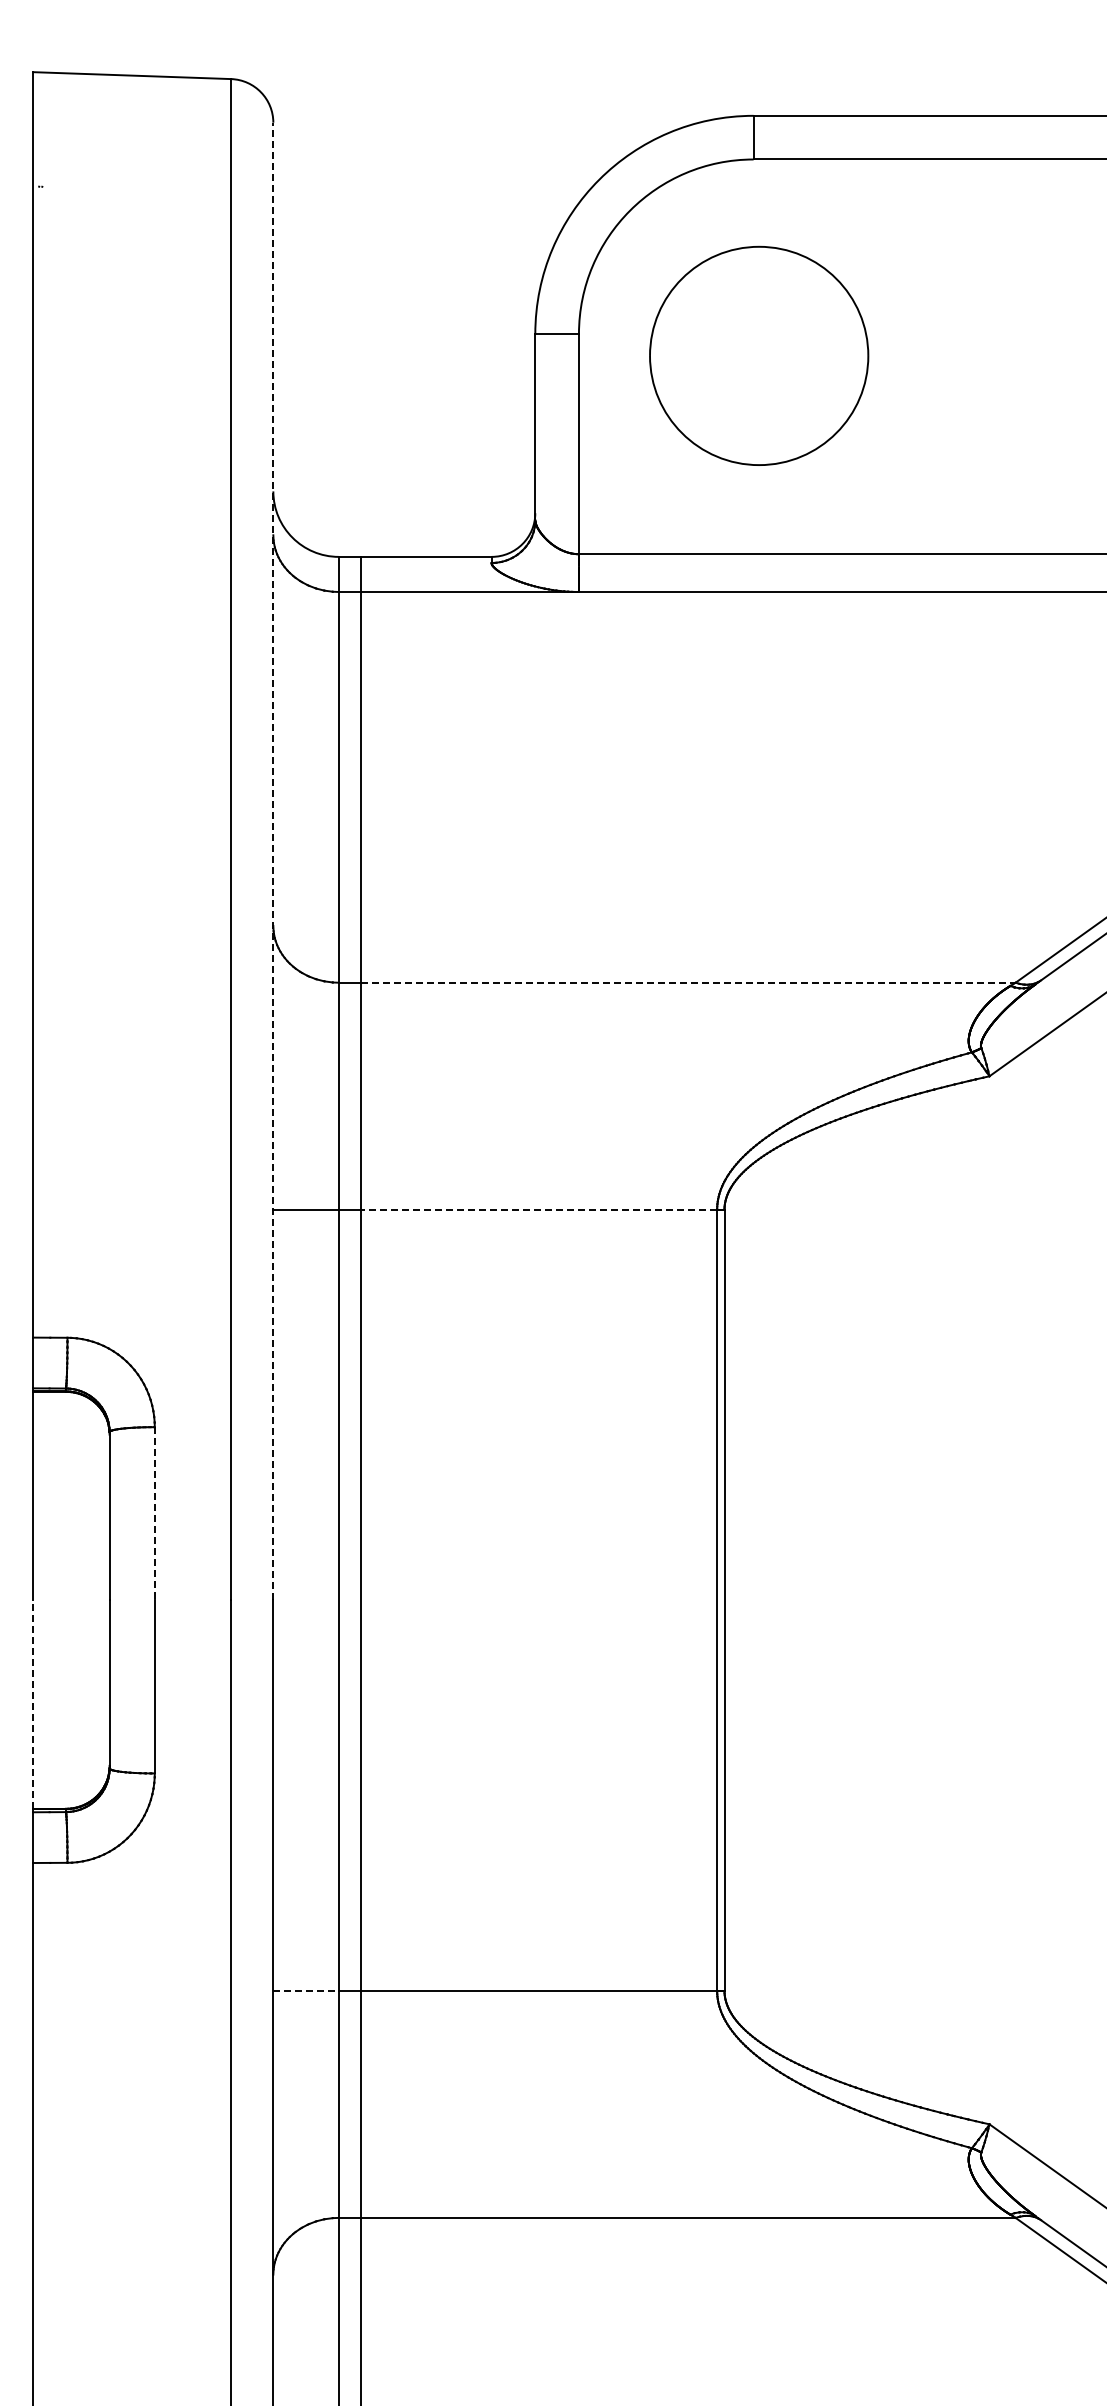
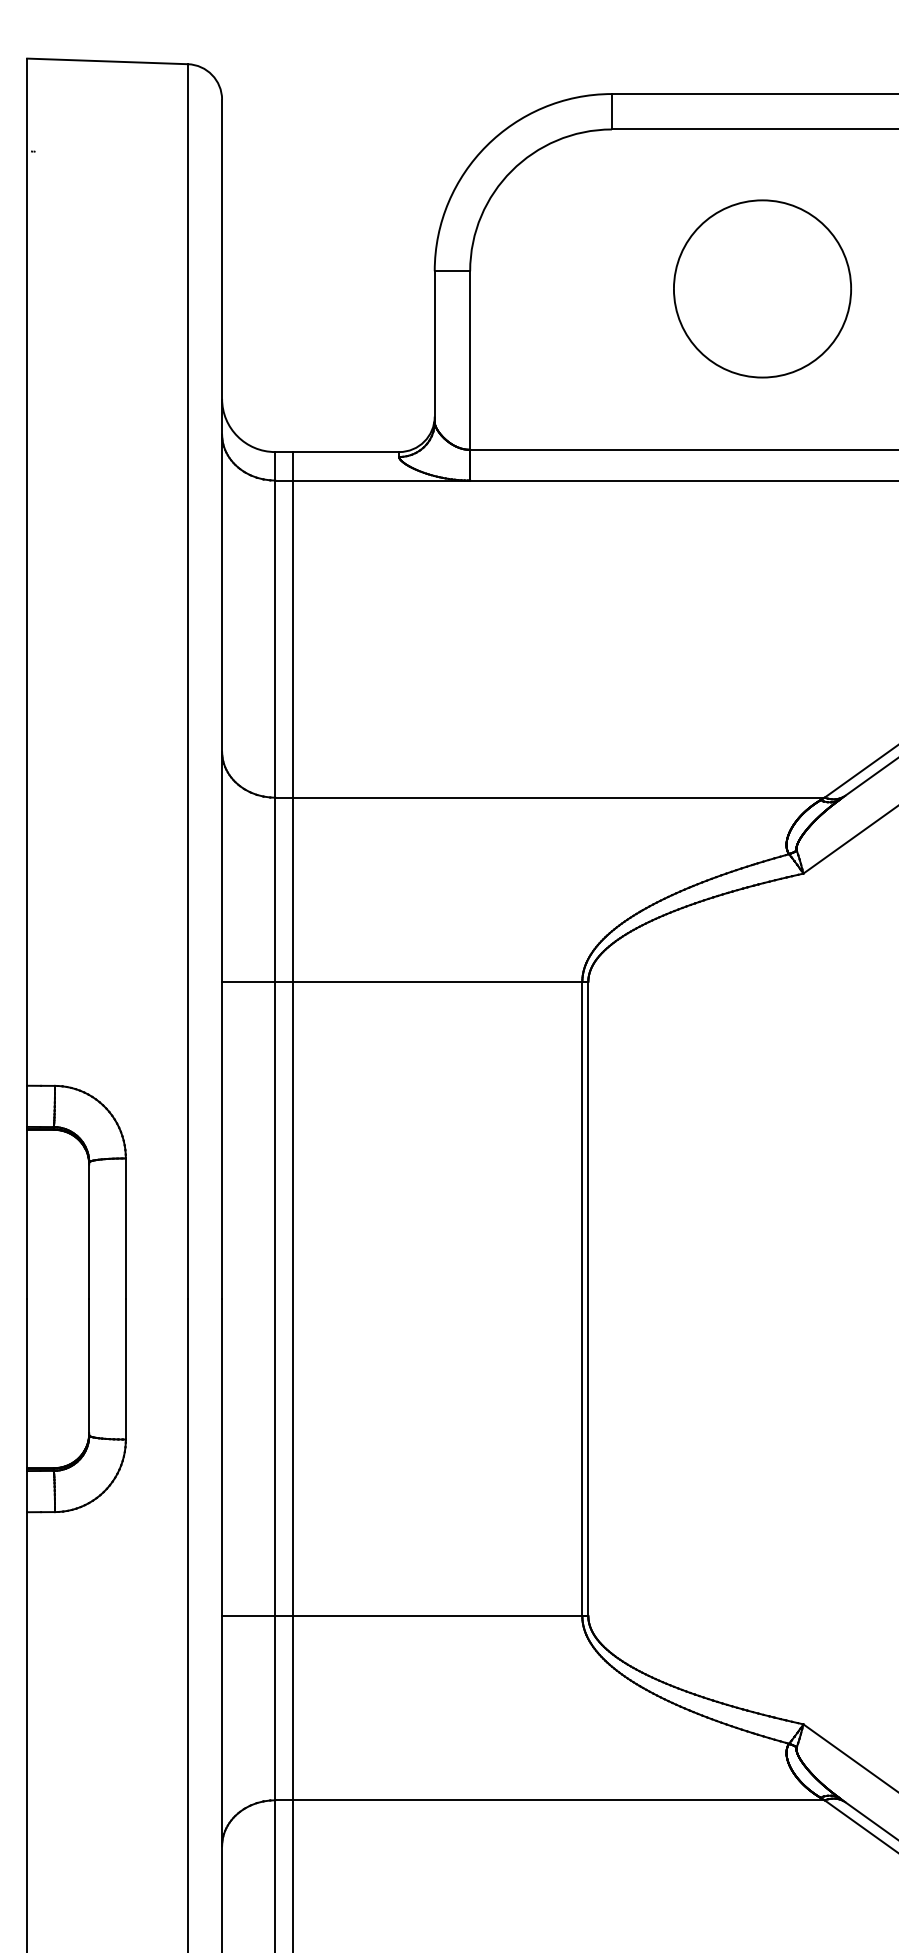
part: (759, 355) -> (762, 288), moved
line: (273, 861) -> (222, 699), dashed -> solid
line: (688, 982) -> (559, 797), dashed -> solid
line: (538, 1209) -> (437, 981), dashed -> solid
line: (154, 1513) -> (125, 1228), dashed -> solid
line: (33, 1704) -> (27, 1383), dashed -> solid
line: (306, 1991) -> (249, 1616), dashed -> solid

